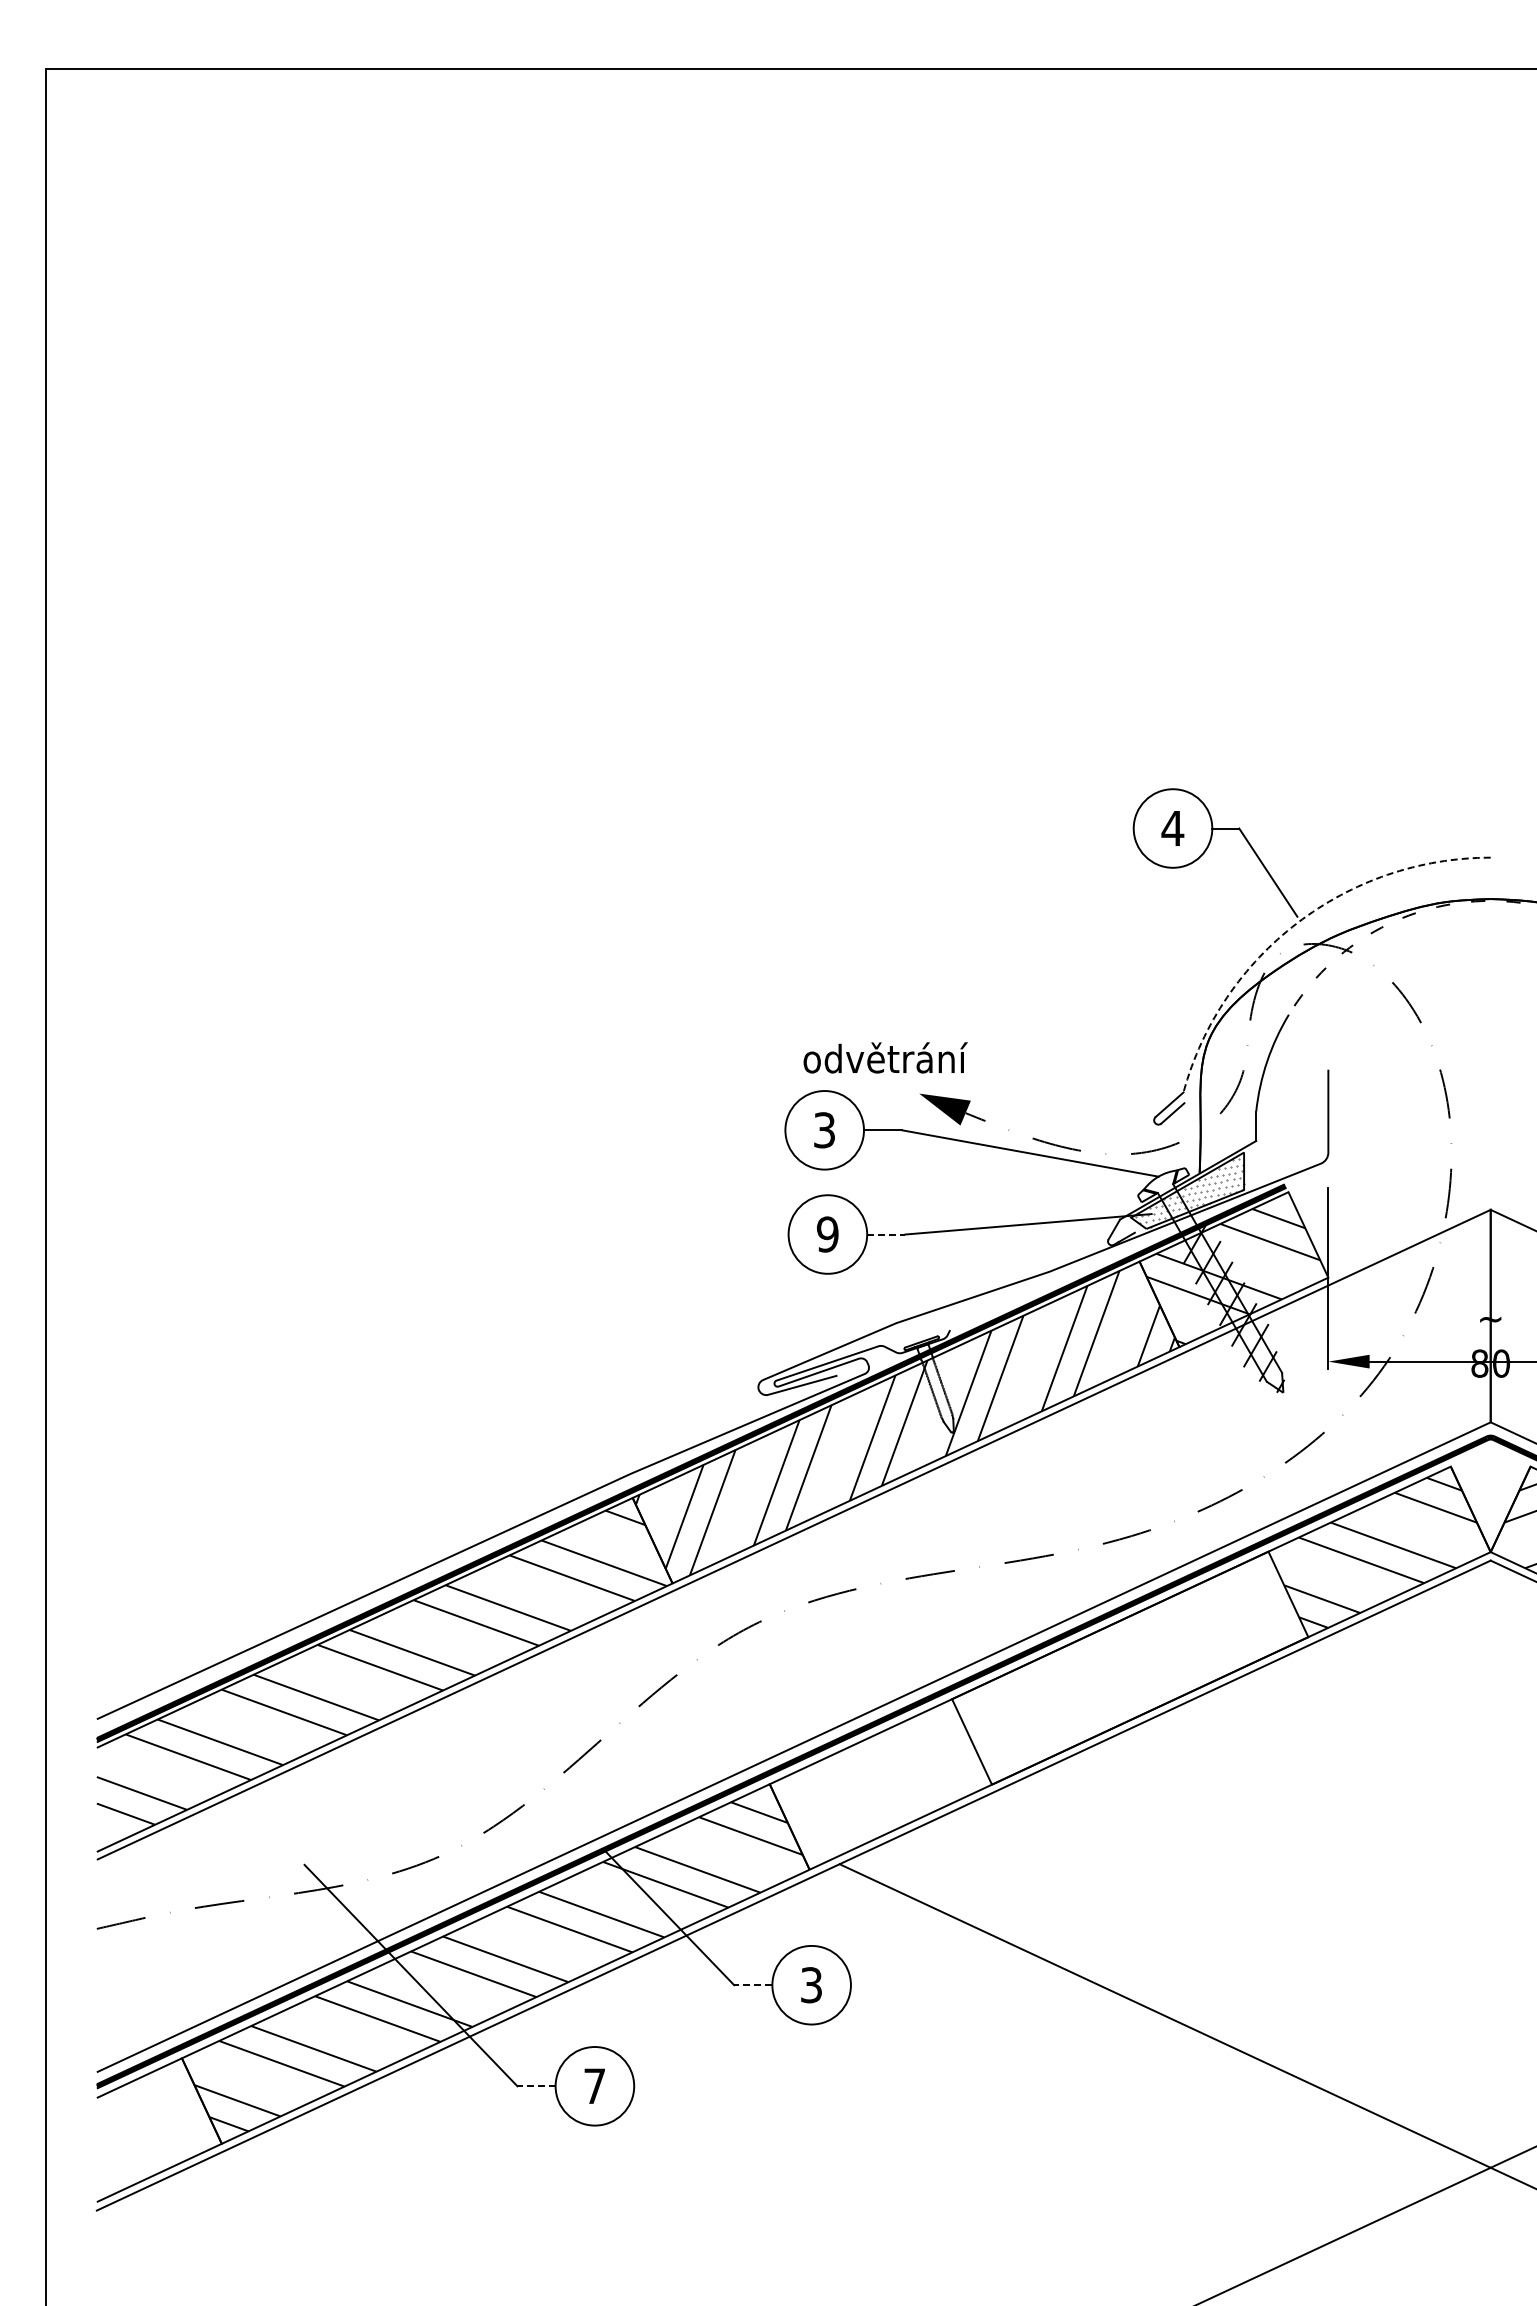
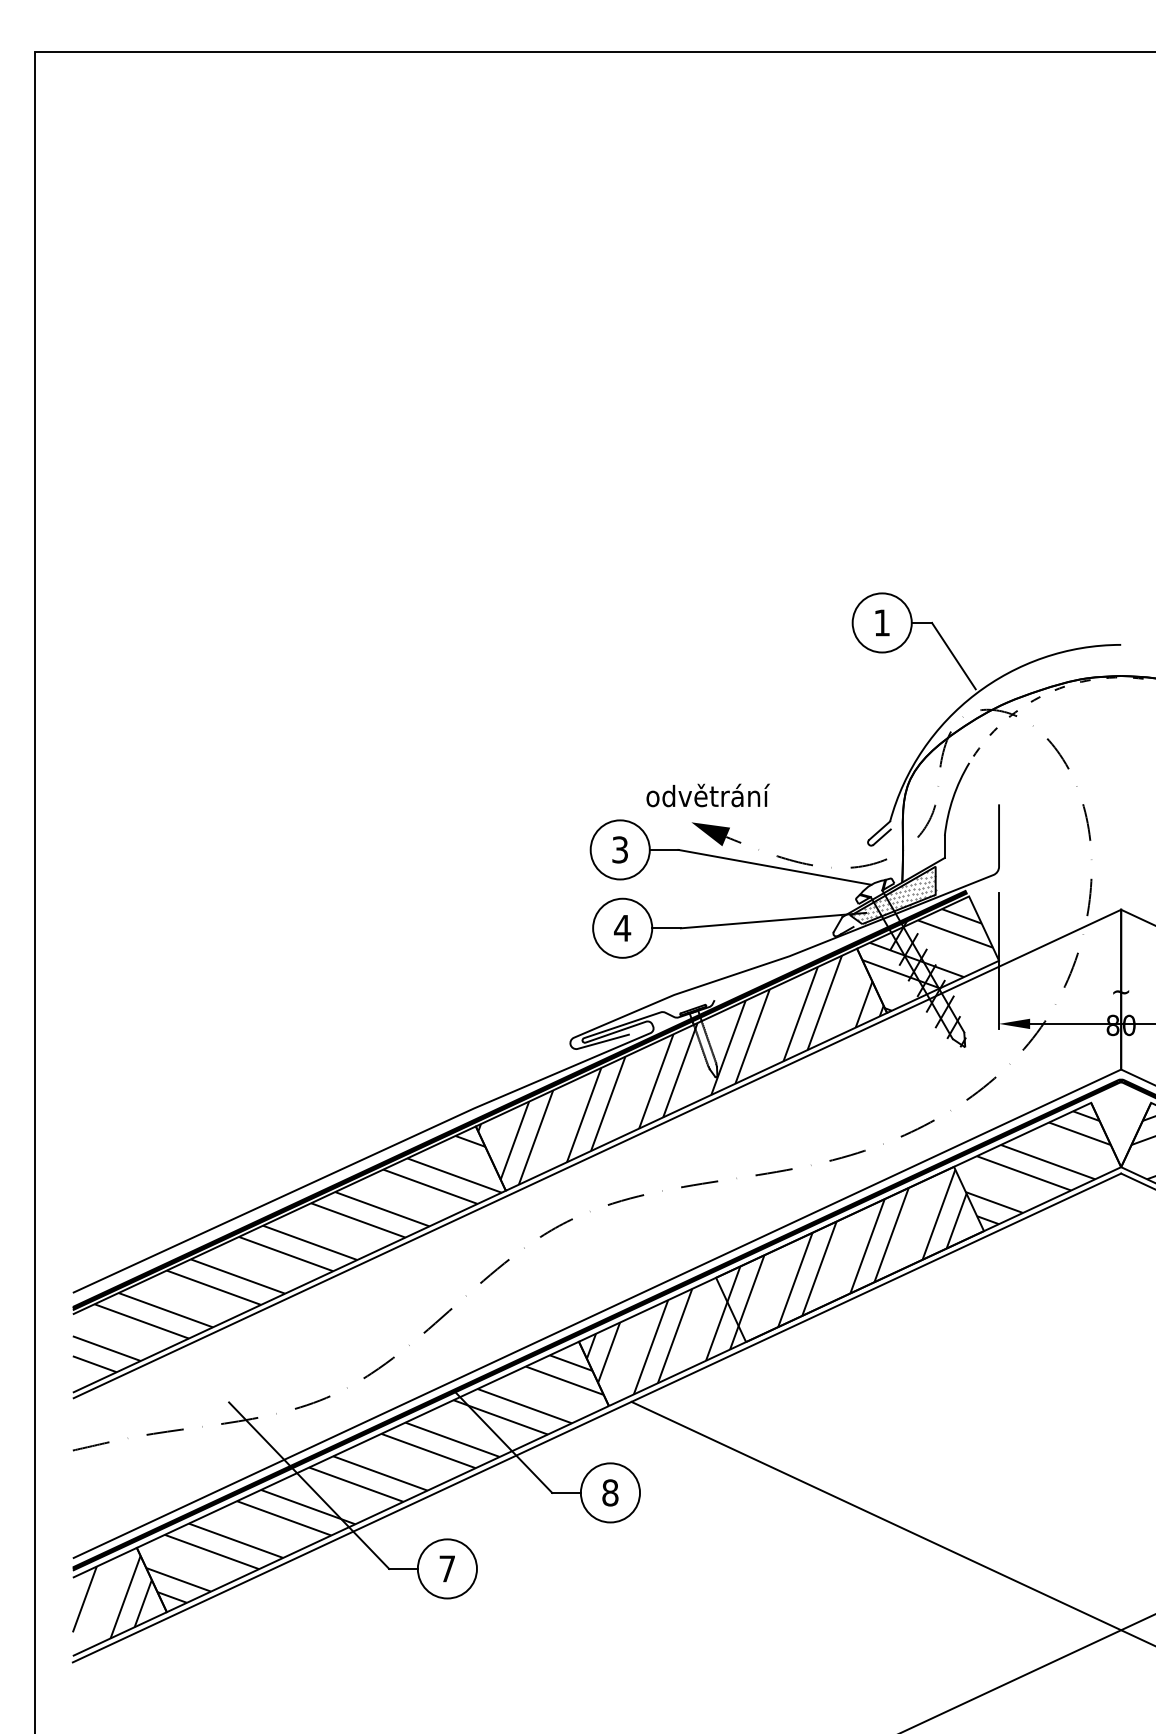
text: (1172, 828) -> (881, 622), 4 -> 1
arc: (1297, 923) -> (975, 694), dashed -> solid
text: (885, 1057) -> (708, 795), moved
text: (827, 1234) -> (622, 928), 9 -> 4
line: (886, 1234) -> (666, 928), dashed -> solid
hatch: (1032, 1704) -> (776, 1281), added
line: (752, 1985) -> (565, 1493), dashed -> solid
text: (811, 1985) -> (610, 1493), 3 -> 8
line: (536, 2086) -> (403, 1569), dashed -> solid
hatch: (148, 2123) -> (111, 1596), added

